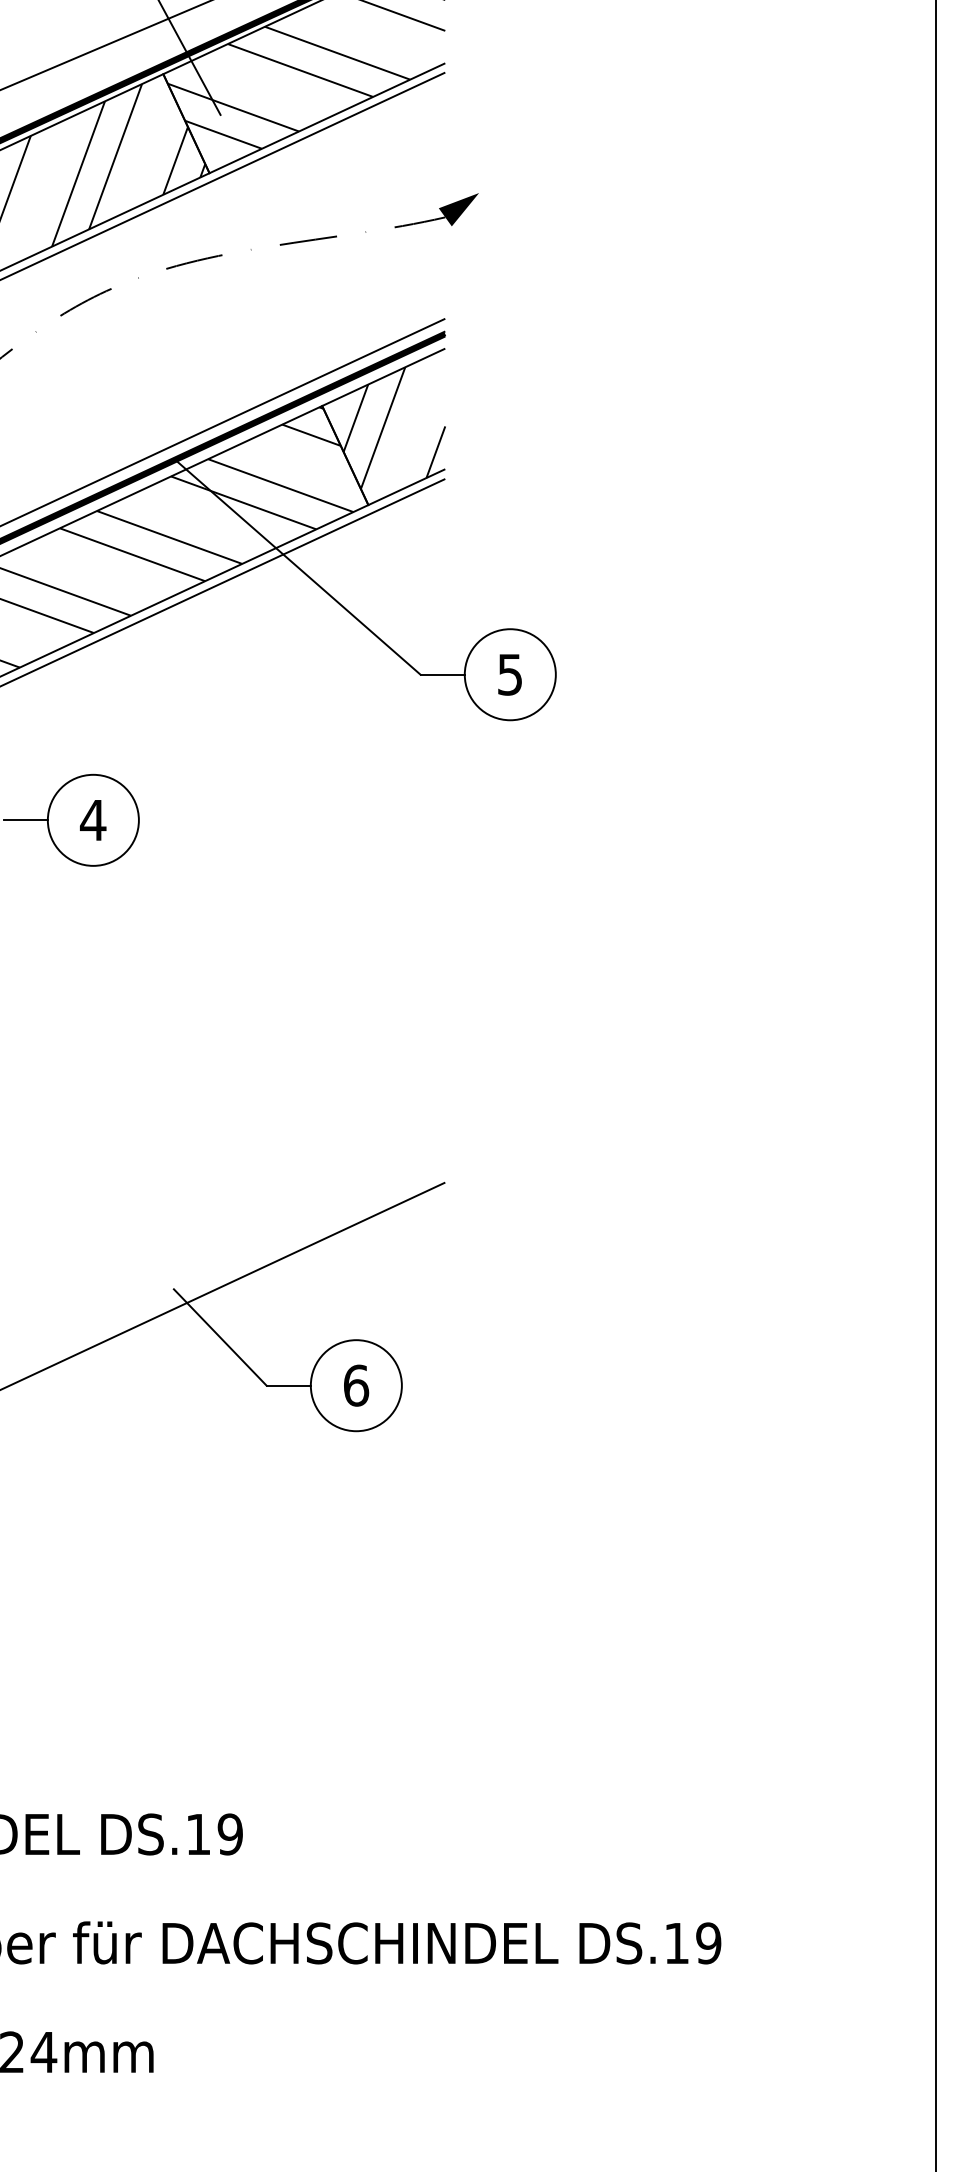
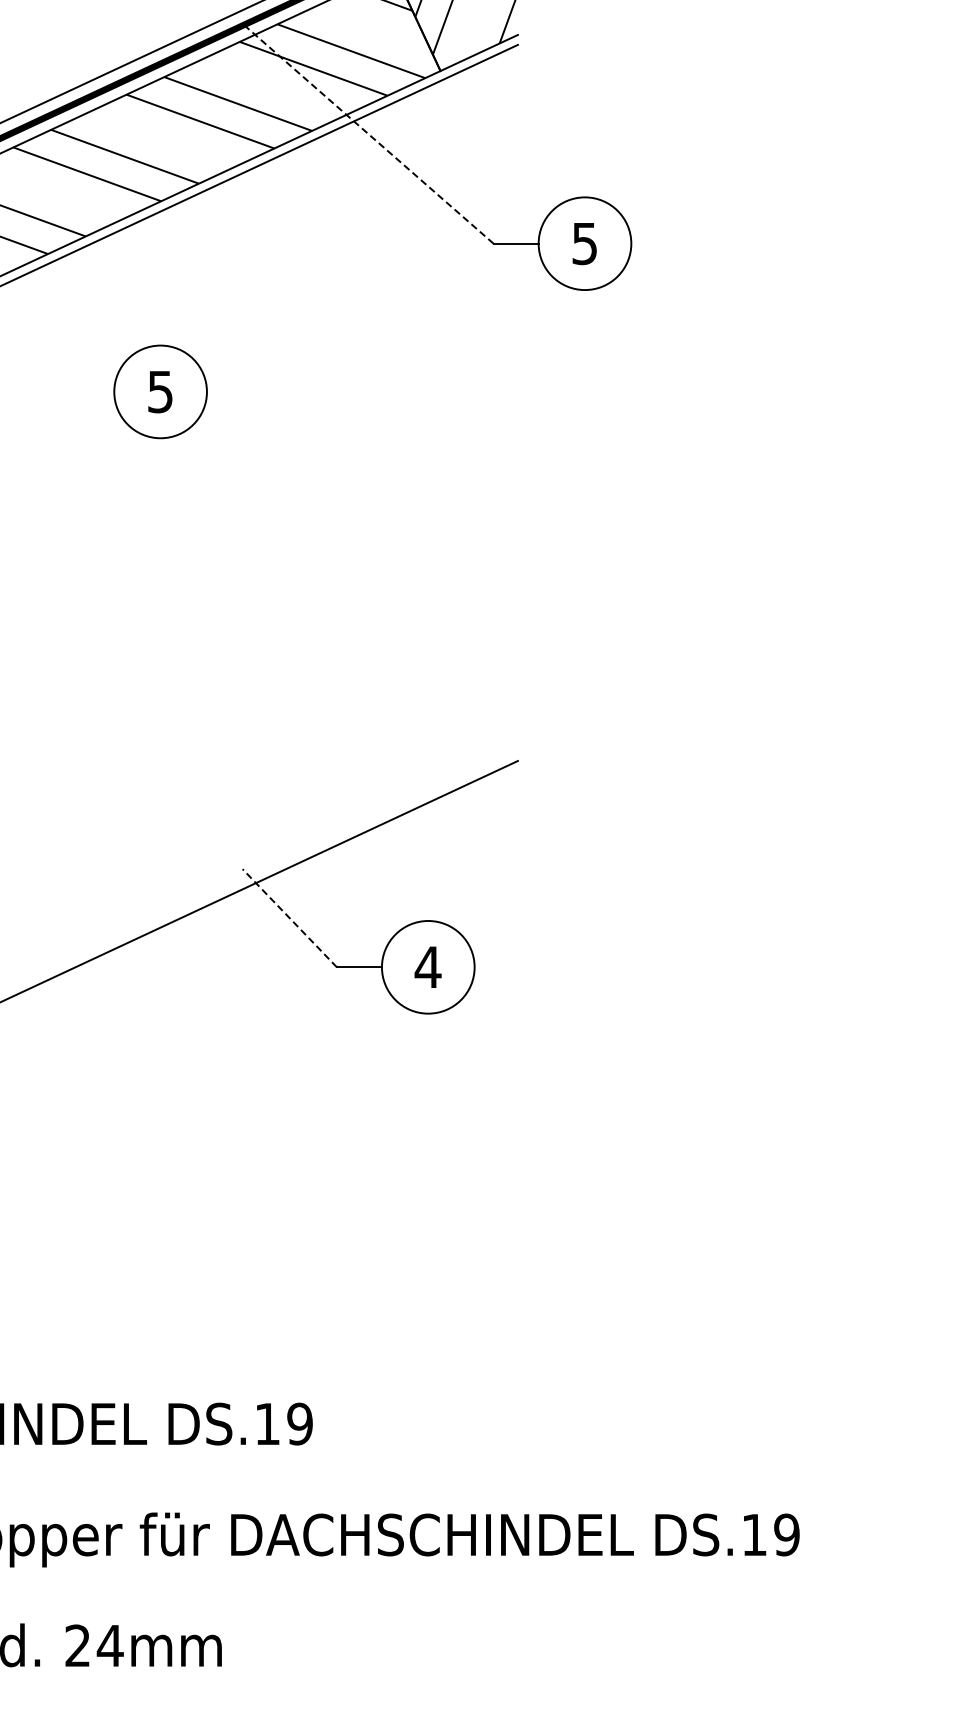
line: (297, 566) -> (368, 133), solid -> dashed
line: (25, 820) -> (91, 392), removed
text: (92, 820) -> (159, 392), 4 -> 5
line: (220, 1337) -> (290, 918), solid -> dashed
text: (355, 1385) -> (427, 967), 6 -> 4

